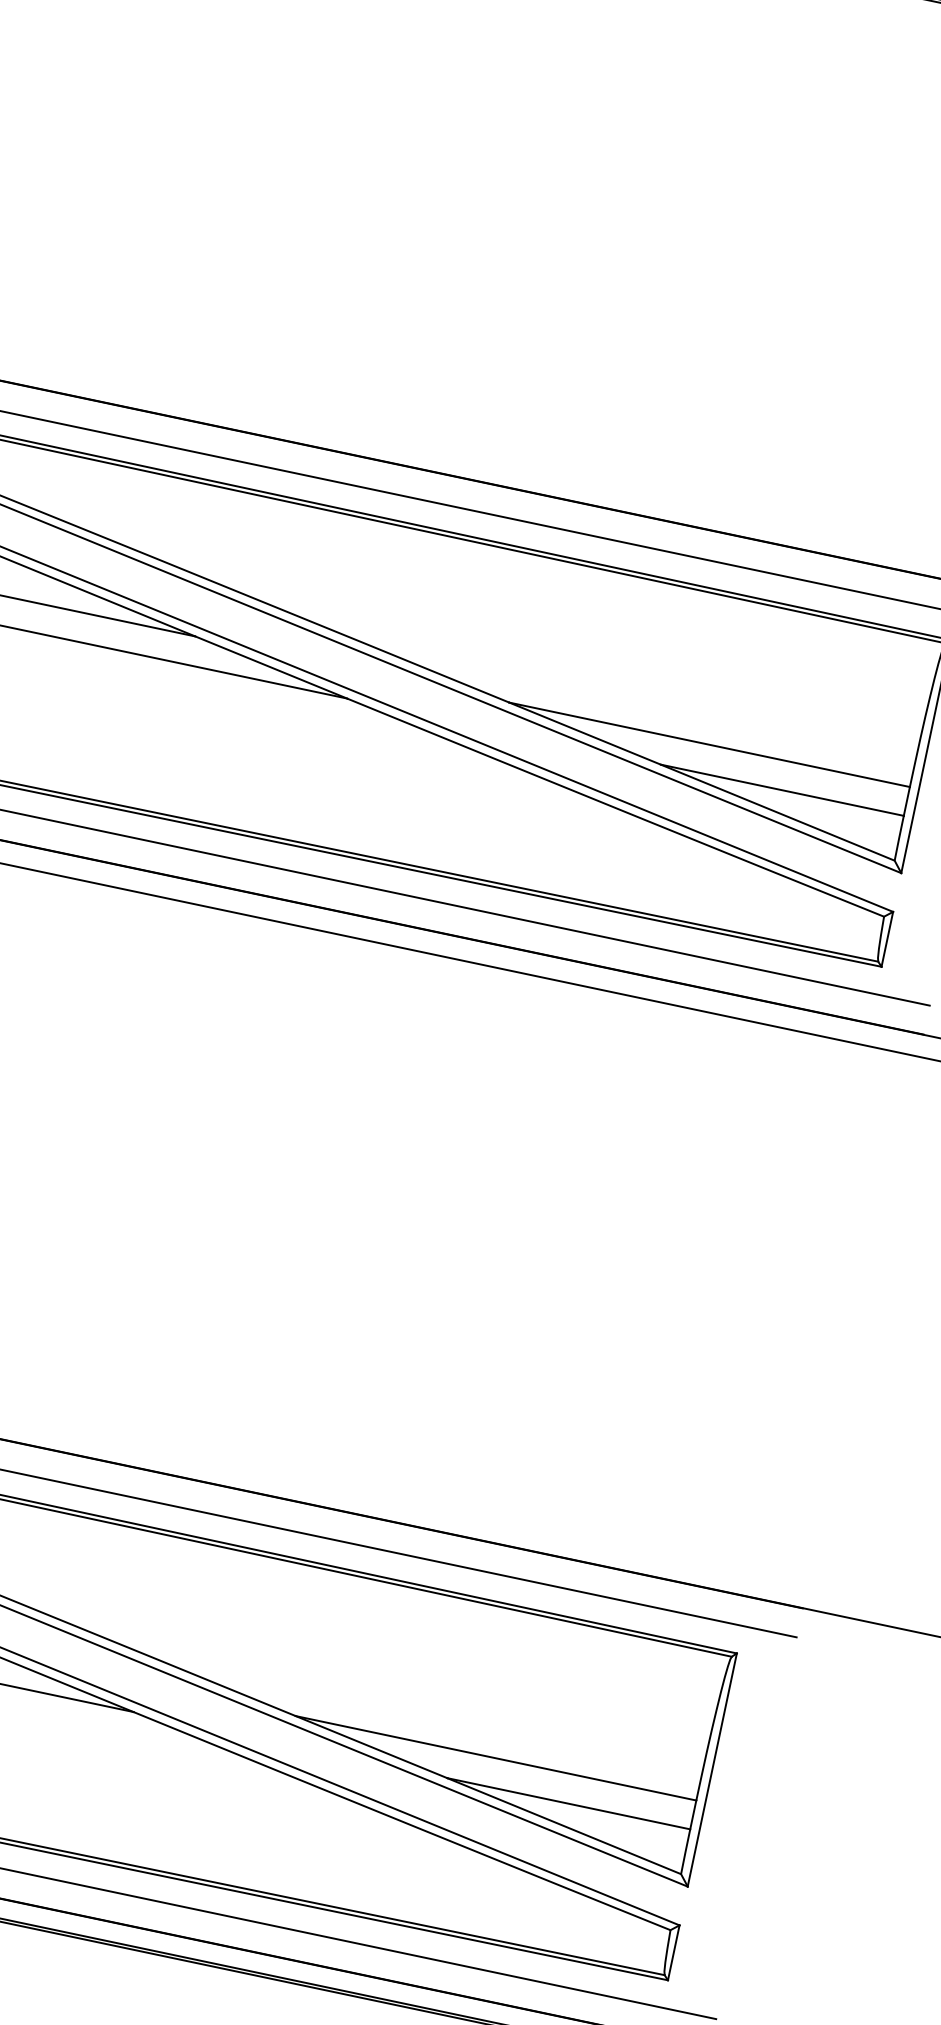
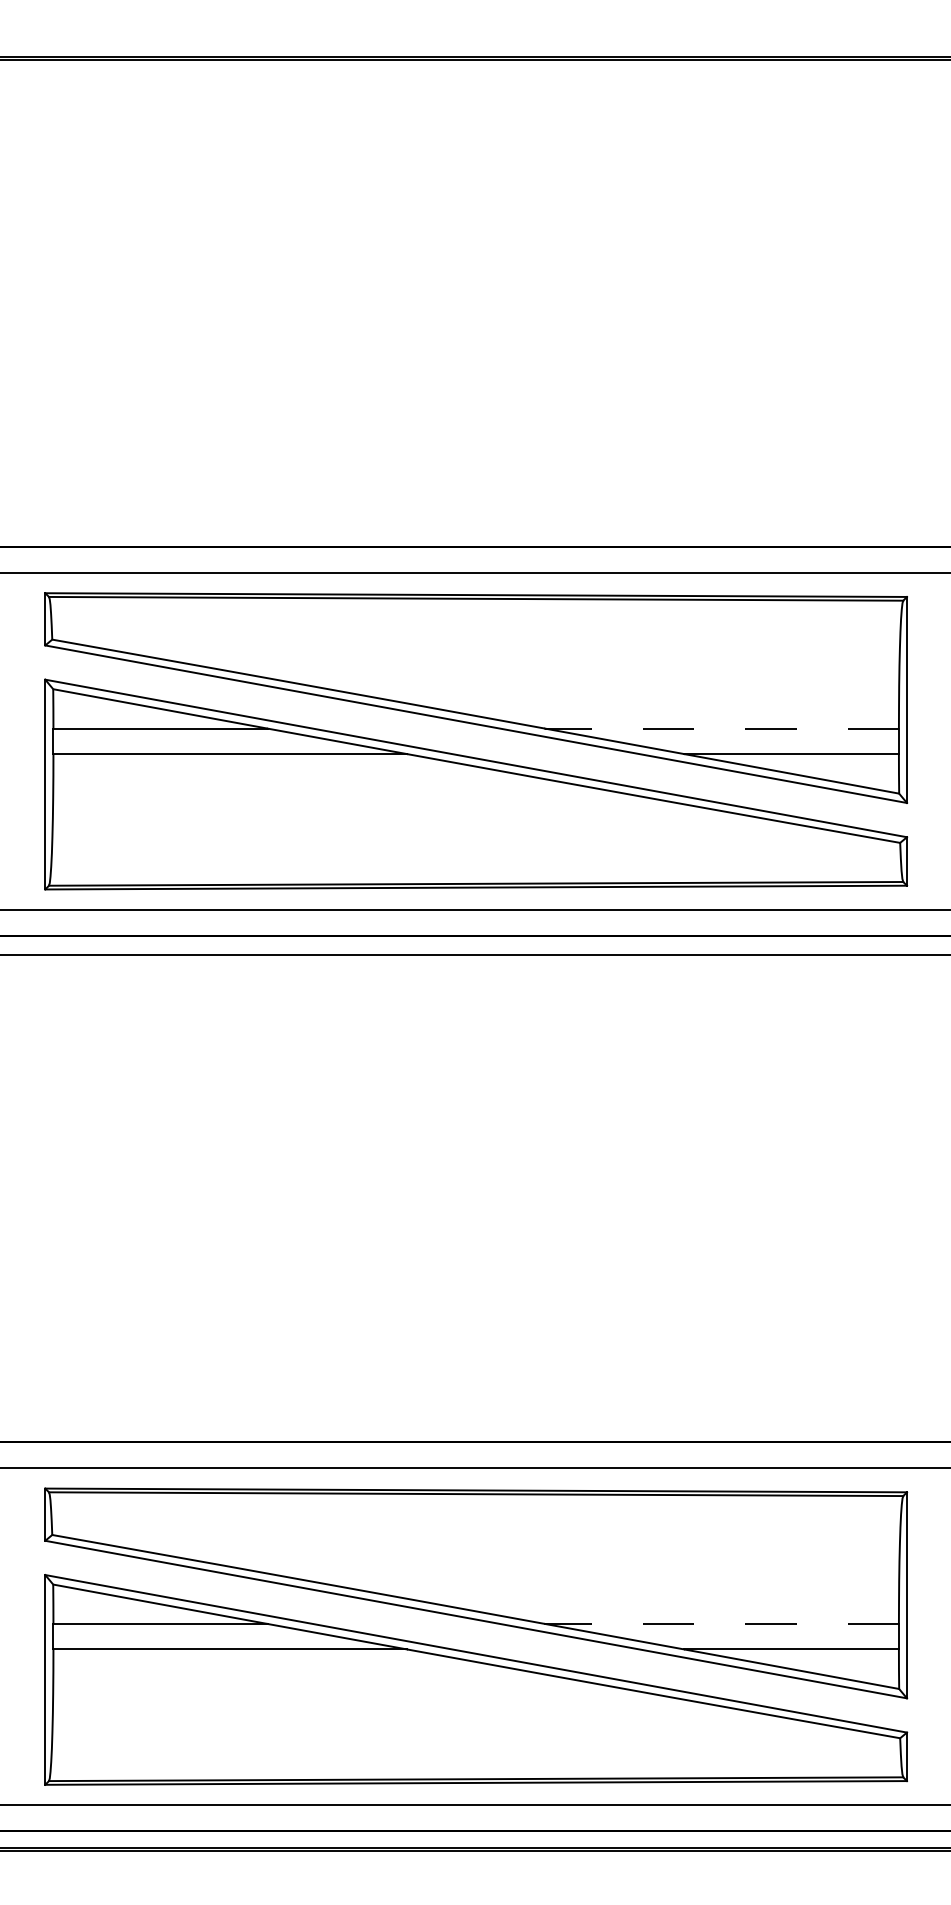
line: (709, 744) -> (721, 728), solid -> dashed
line: (495, 1757) -> (721, 1623), solid -> dashed

